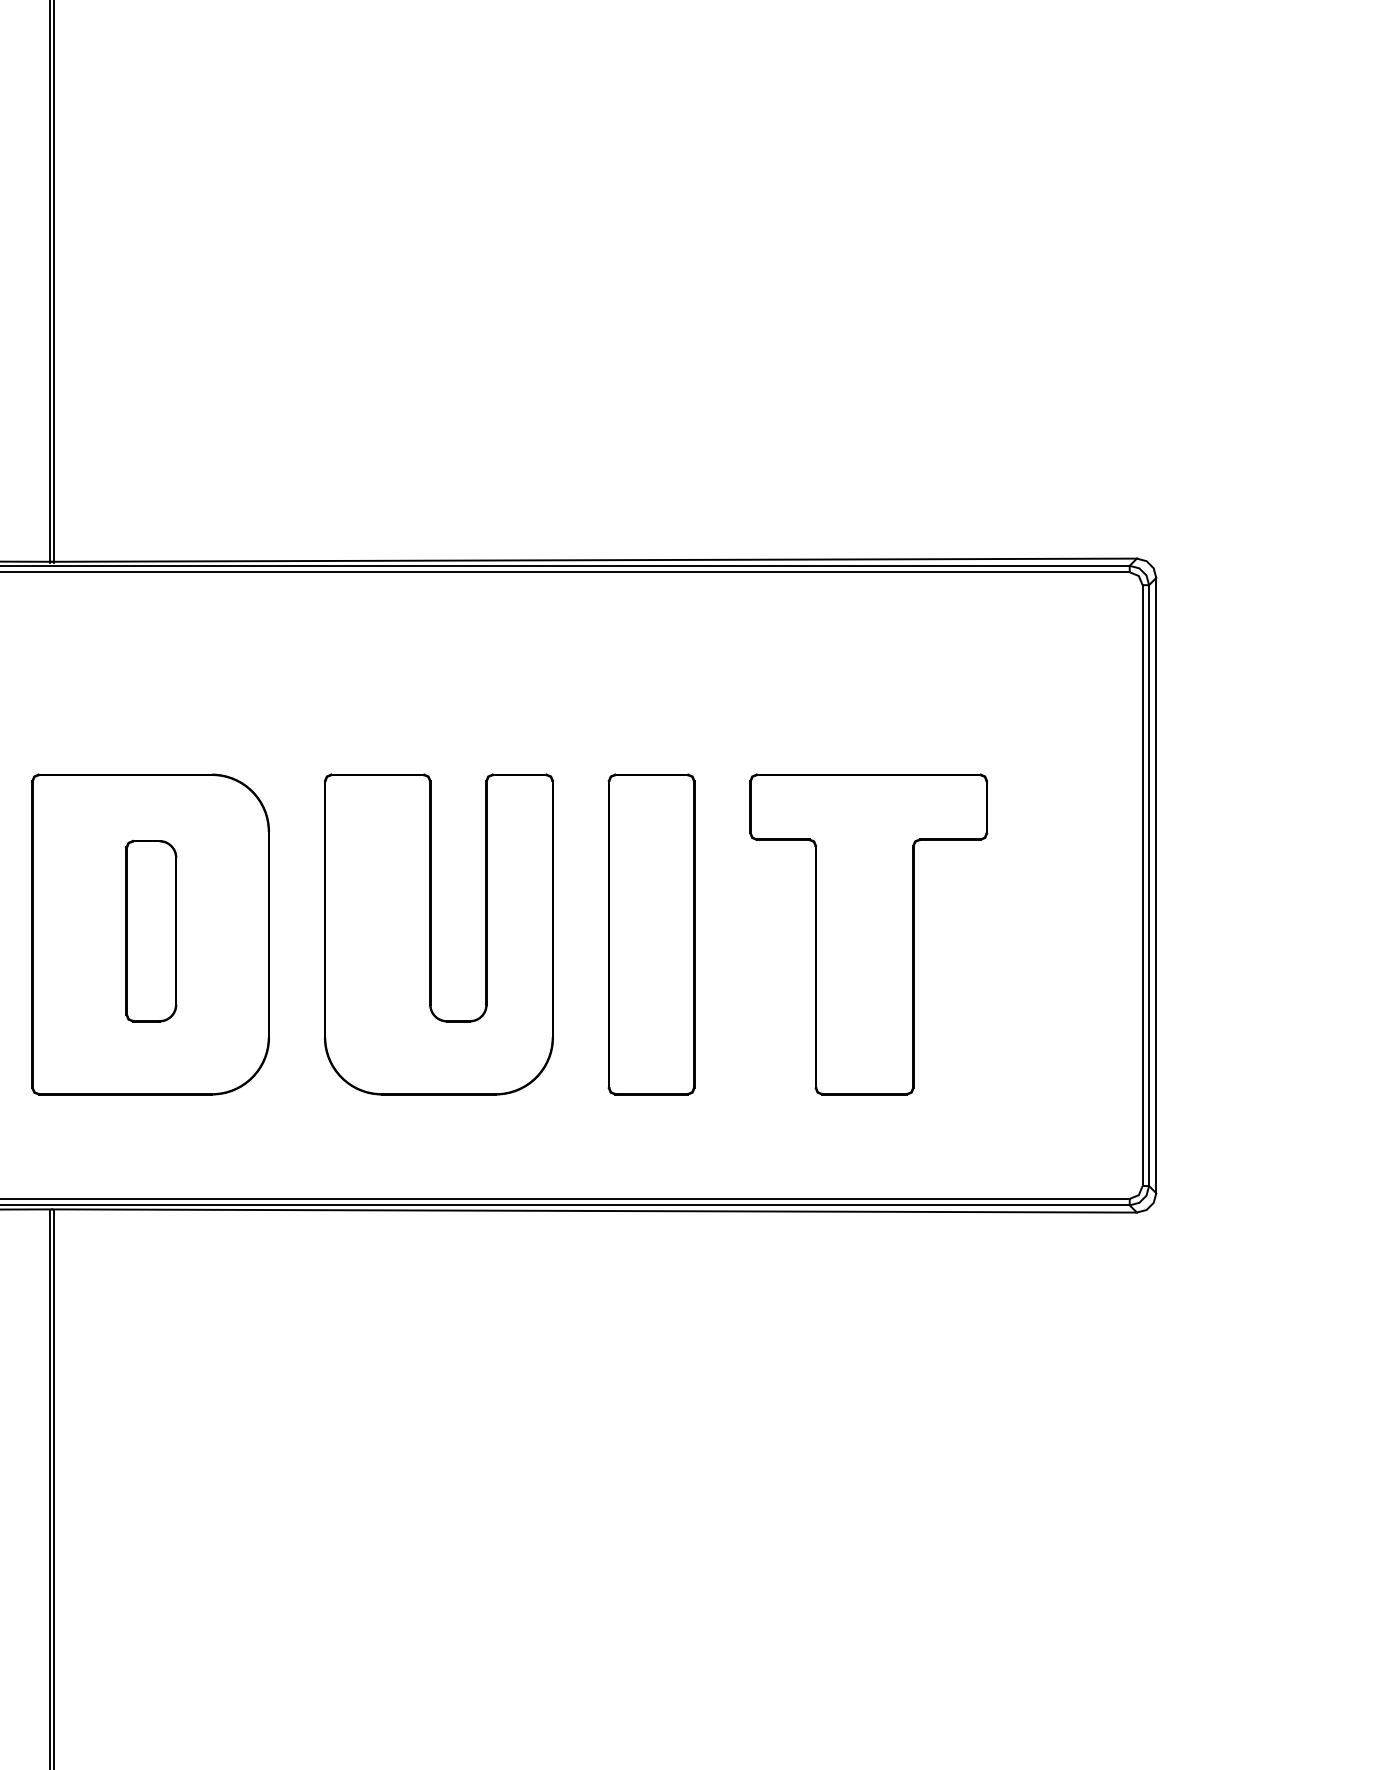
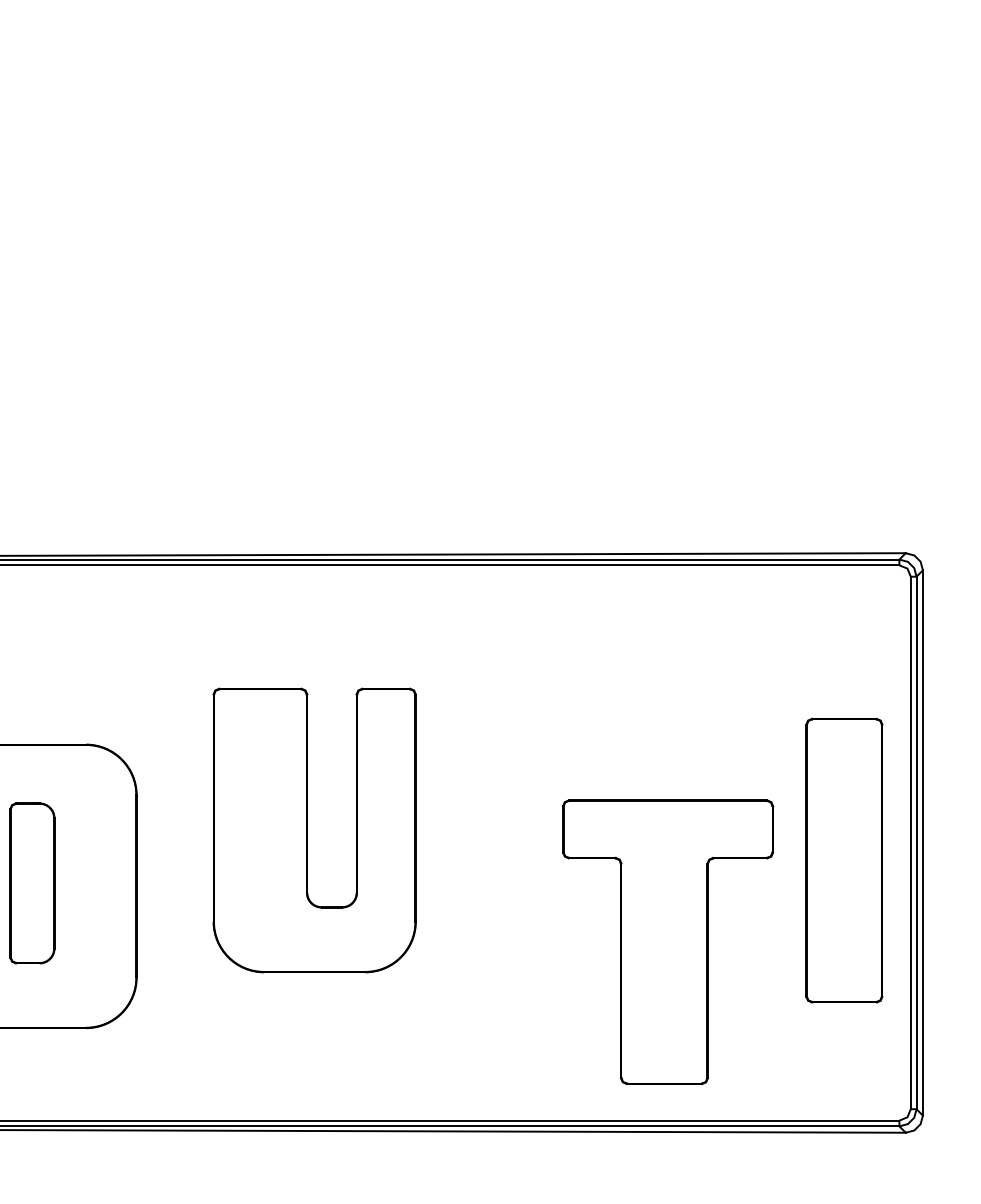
part: (431, 934) -> (308, 830), moved
part: (651, 934) -> (844, 860), moved
part: (868, 934) -> (667, 942), moved

